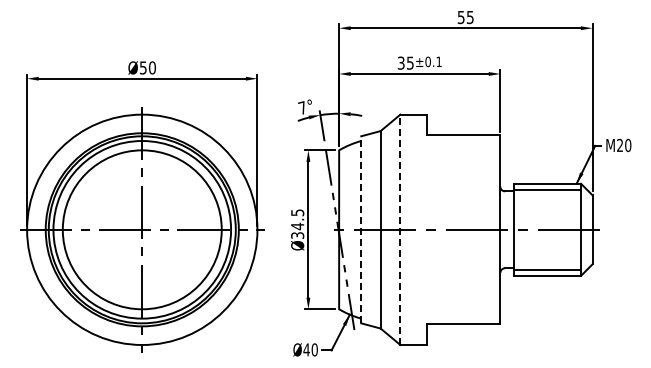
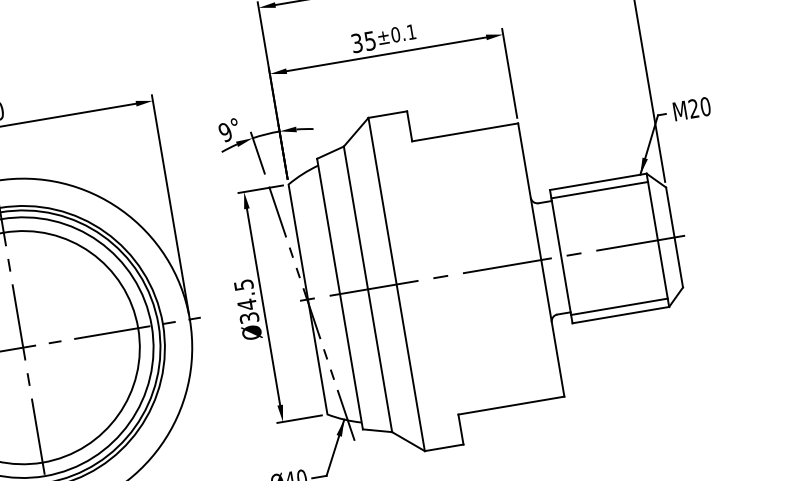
text: (302, 107) -> (225, 131), 7° -> 9°
line: (361, 229) -> (340, 293), dashed -> solid
line: (400, 229) -> (396, 284), dashed -> solid

